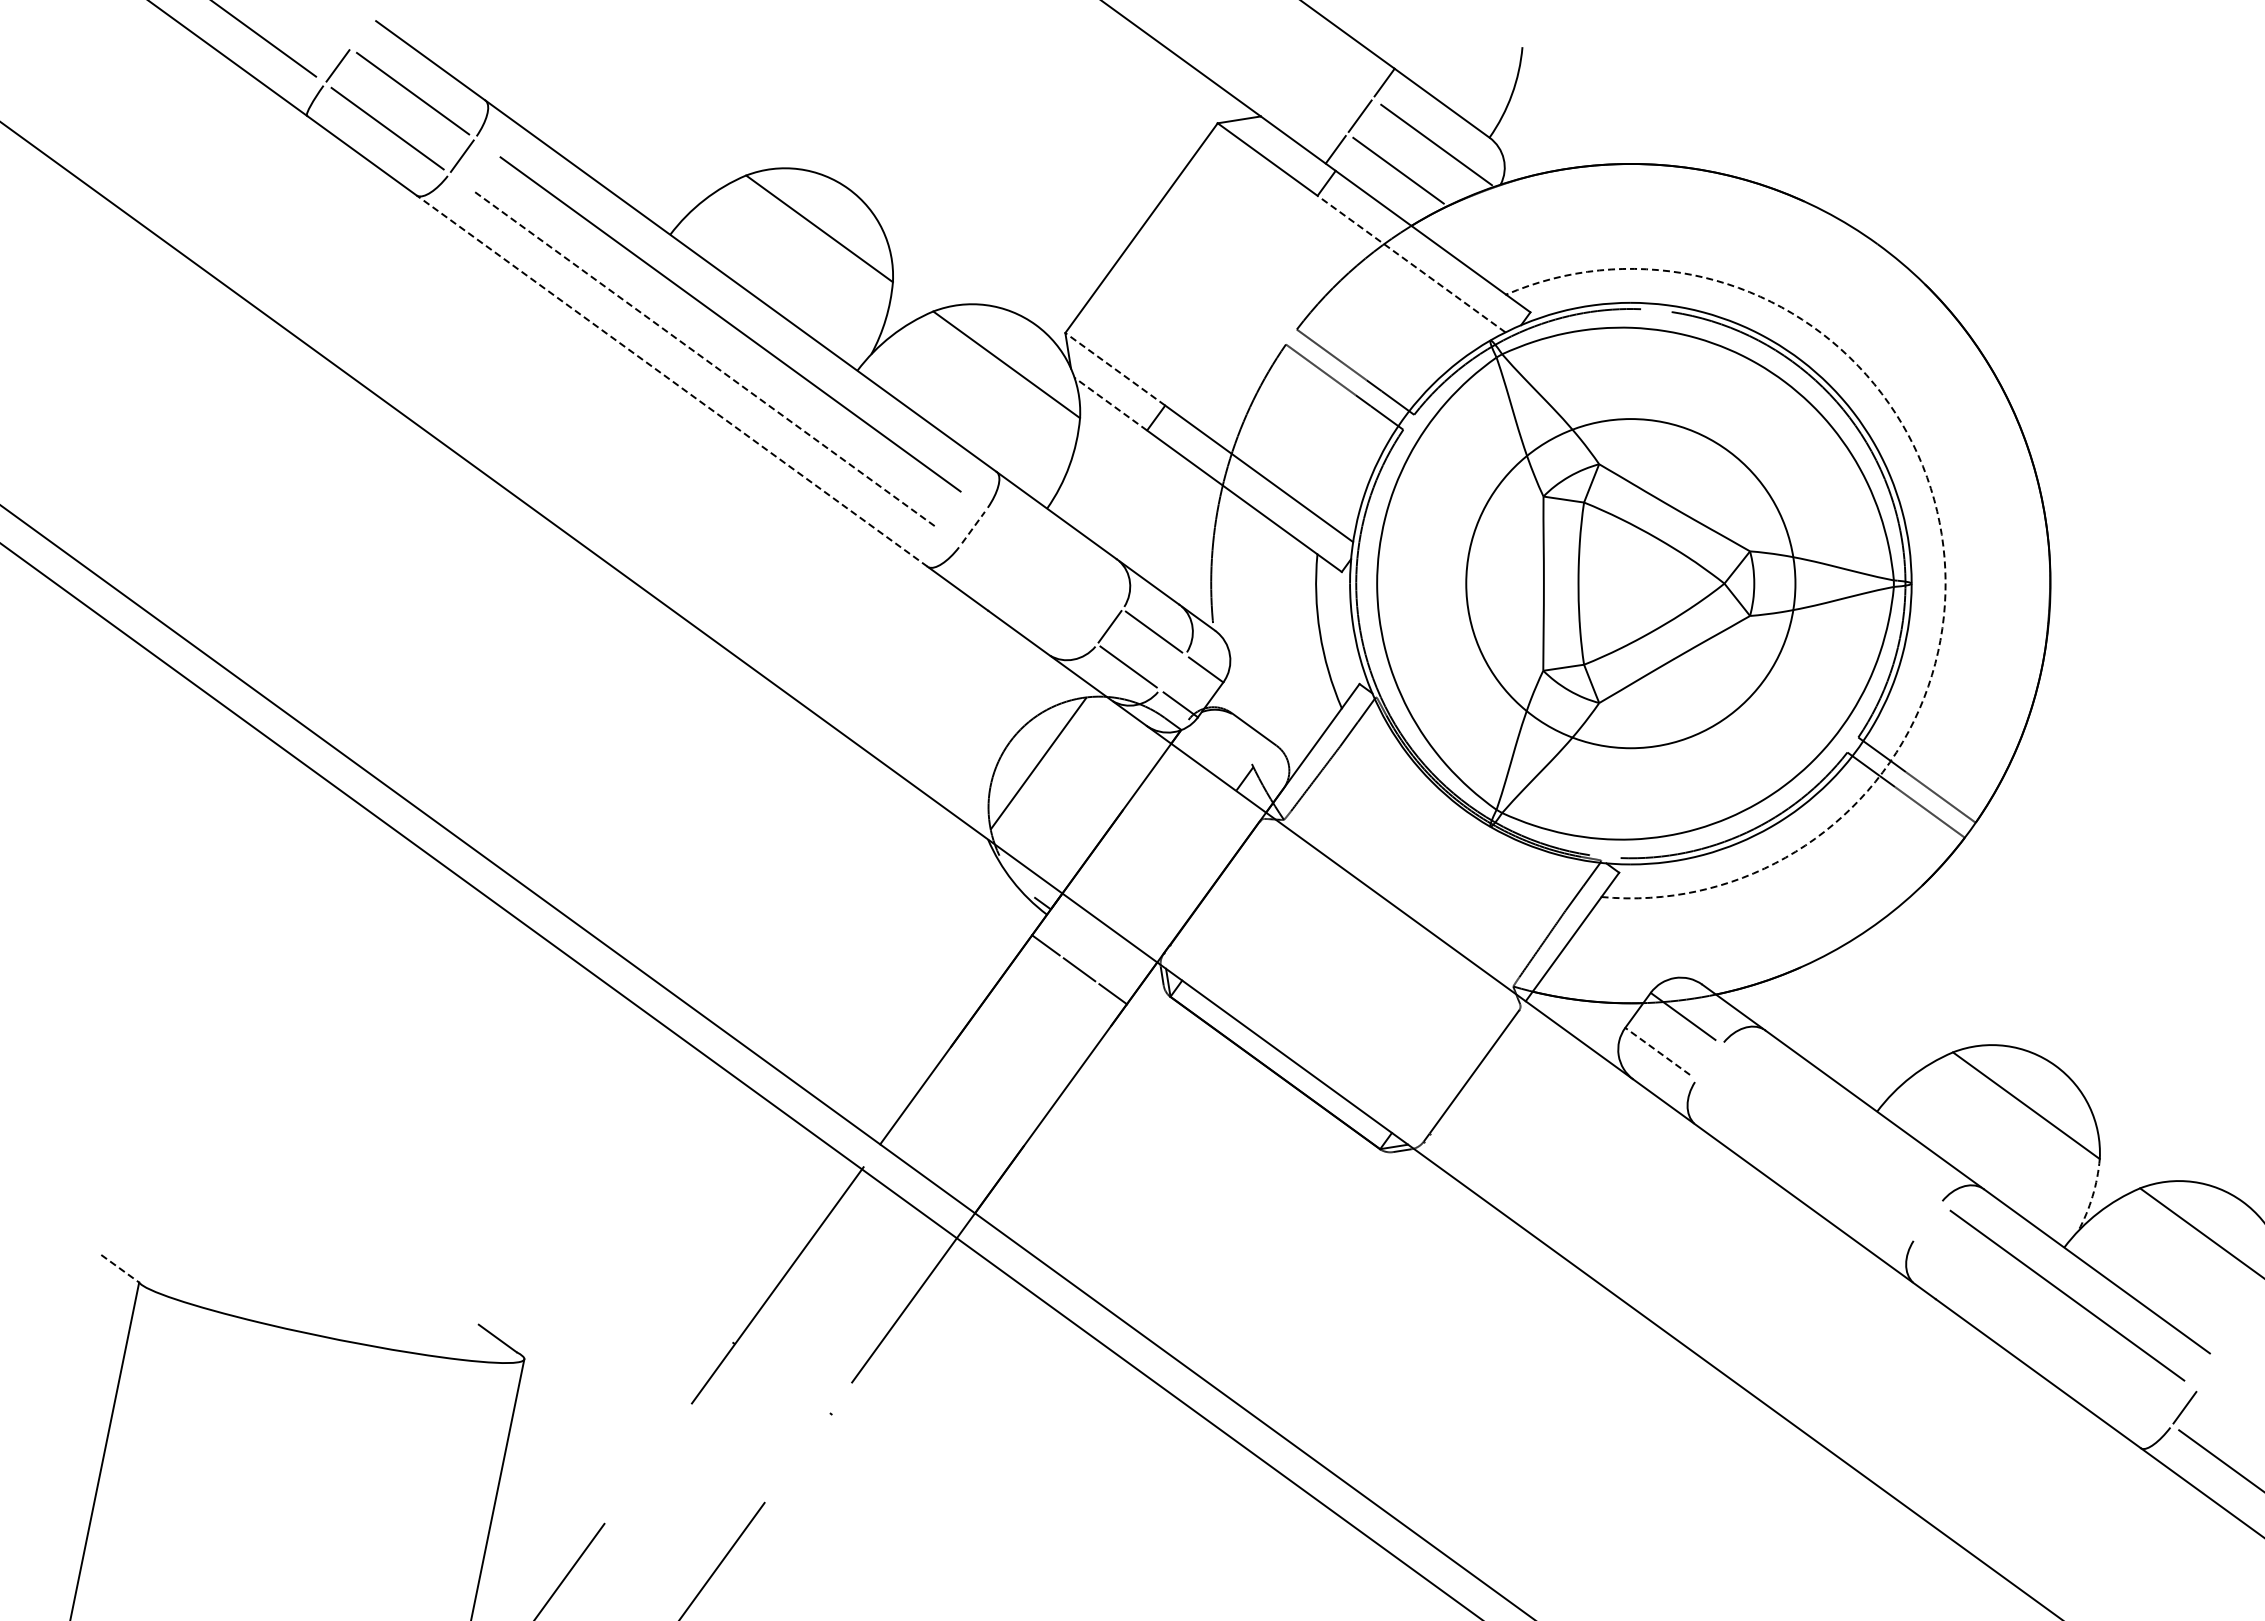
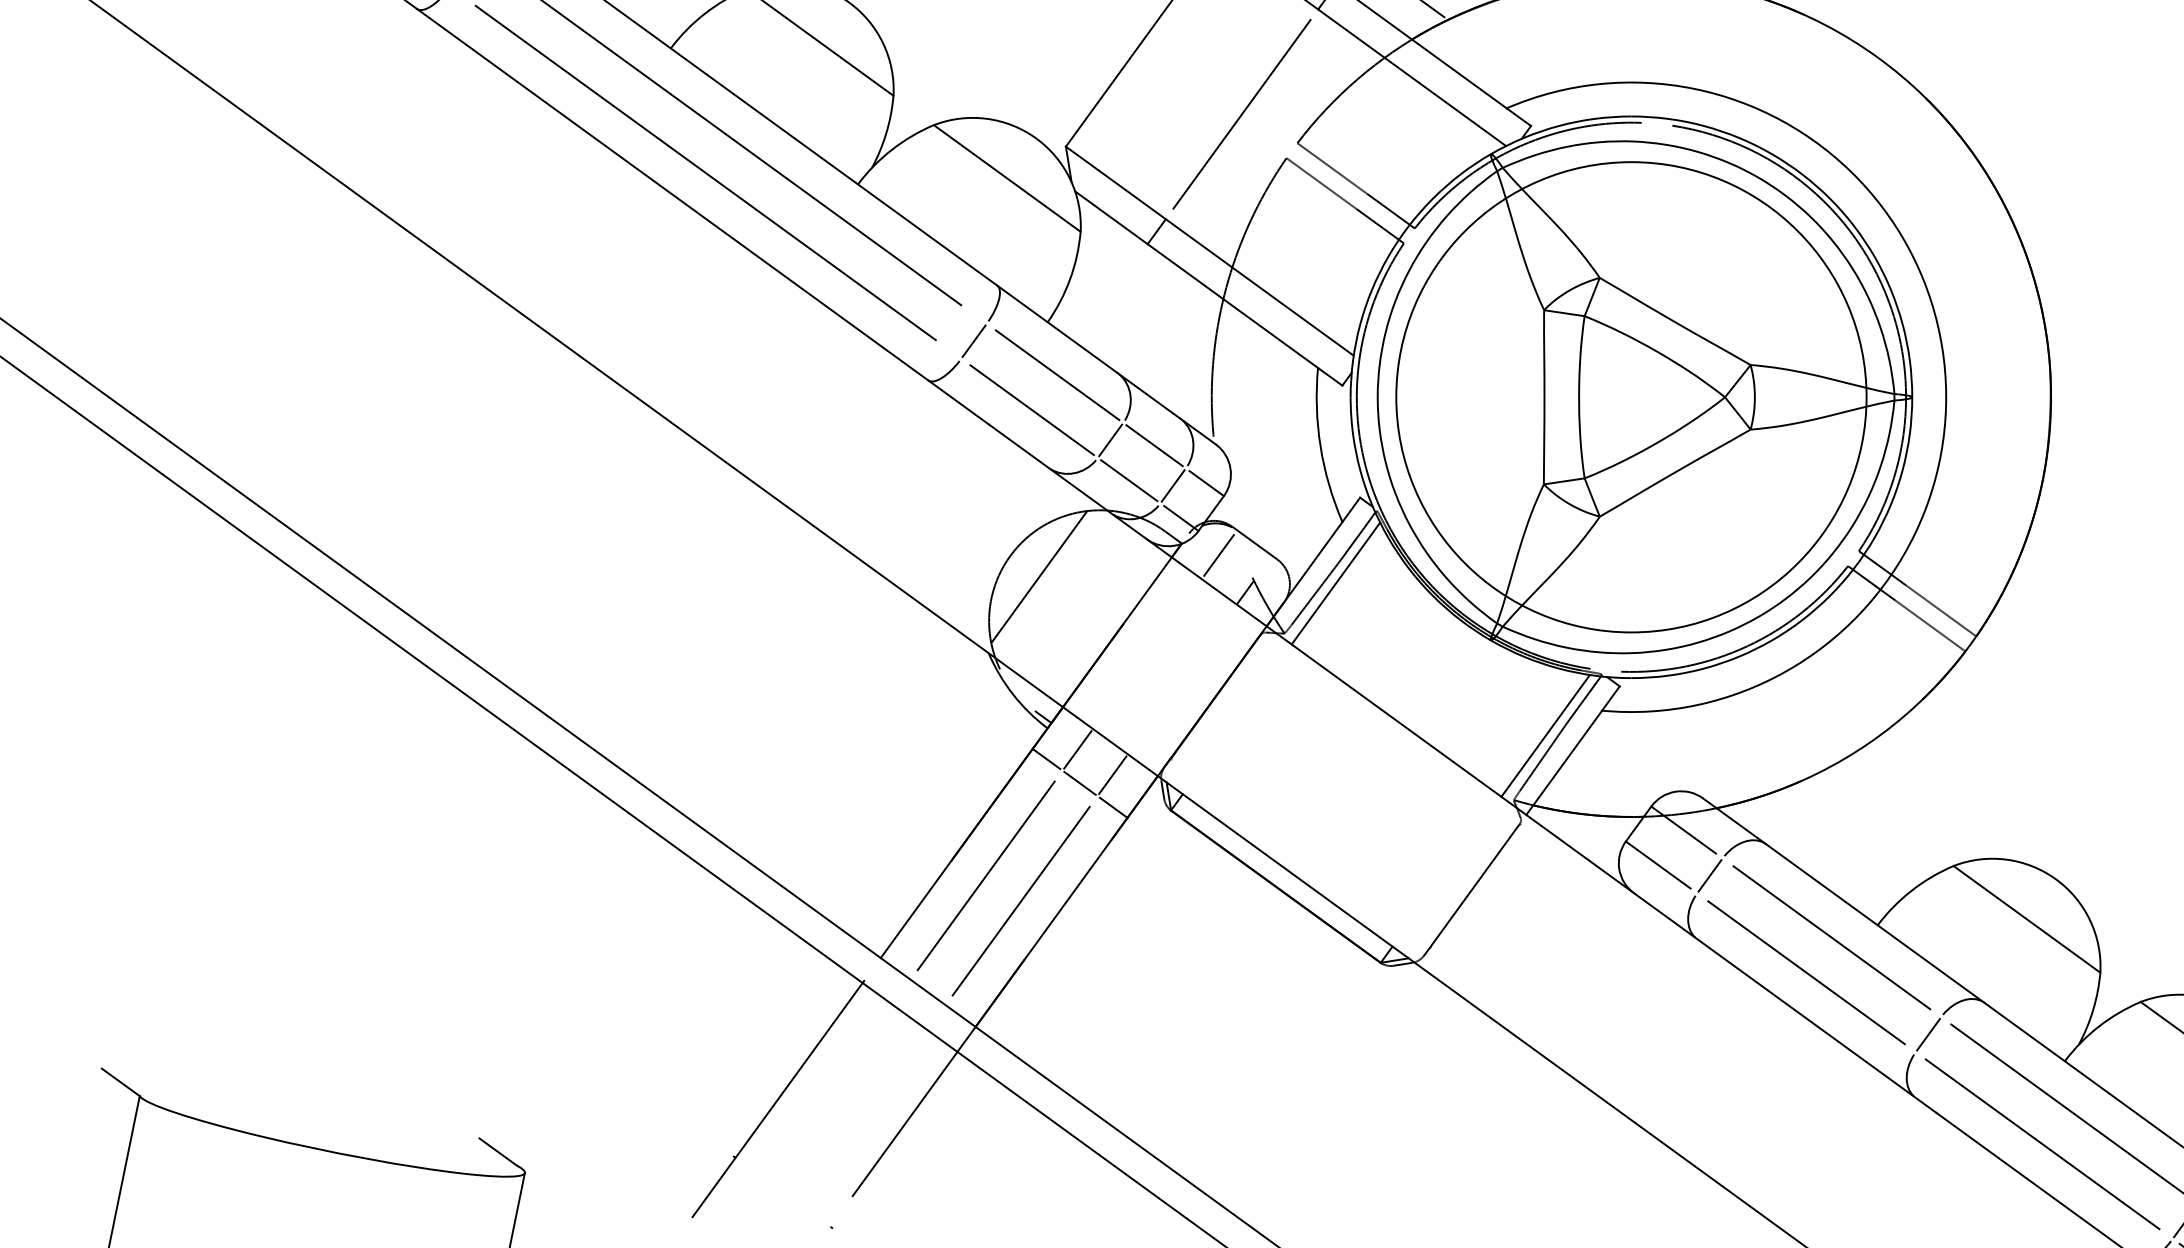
line: (1411, 263) -> (1412, 77), dashed -> solid
line: (1241, 300) -> (1242, 114), added
line: (705, 359) -> (706, 173), dashed -> solid
line: (1115, 369) -> (1116, 183), dashed -> solid
line: (672, 381) -> (673, 195), dashed -> solid
line: (1110, 404) -> (1111, 218), dashed -> solid
line: (973, 527) -> (974, 341), dashed -> solid
arc: (1941, 534) -> (1942, 348), dashed -> solid
line: (1056, 561) -> (1057, 375), added
circle: (1630, 583) -> (1631, 397), size x1.43
line: (1031, 596) -> (1032, 410), added
line: (1172, 672) -> (1173, 486), added
line: (1218, 741) -> (1219, 555), added
line: (1335, 769) -> (1336, 583), added
line: (1544, 922) -> (1545, 736), added
line: (1076, 935) -> (1077, 749), added
line: (1111, 961) -> (1112, 775), added
line: (1657, 1051) -> (1658, 865), dashed -> solid
line: (985, 1061) -> (986, 875), added
line: (1708, 1061) -> (1709, 875), added
line: (1020, 1087) -> (1021, 901), added
line: (1831, 1123) -> (1832, 937), added
line: (1805, 1158) -> (1806, 972), added
arc: (2092, 1196) -> (2093, 1010), dashed -> solid
line: (1927, 1220) -> (1928, 1034), added
line: (120, 1269) -> (121, 1083), dashed -> solid
line: (2041, 1330) -> (2042, 1144), added

